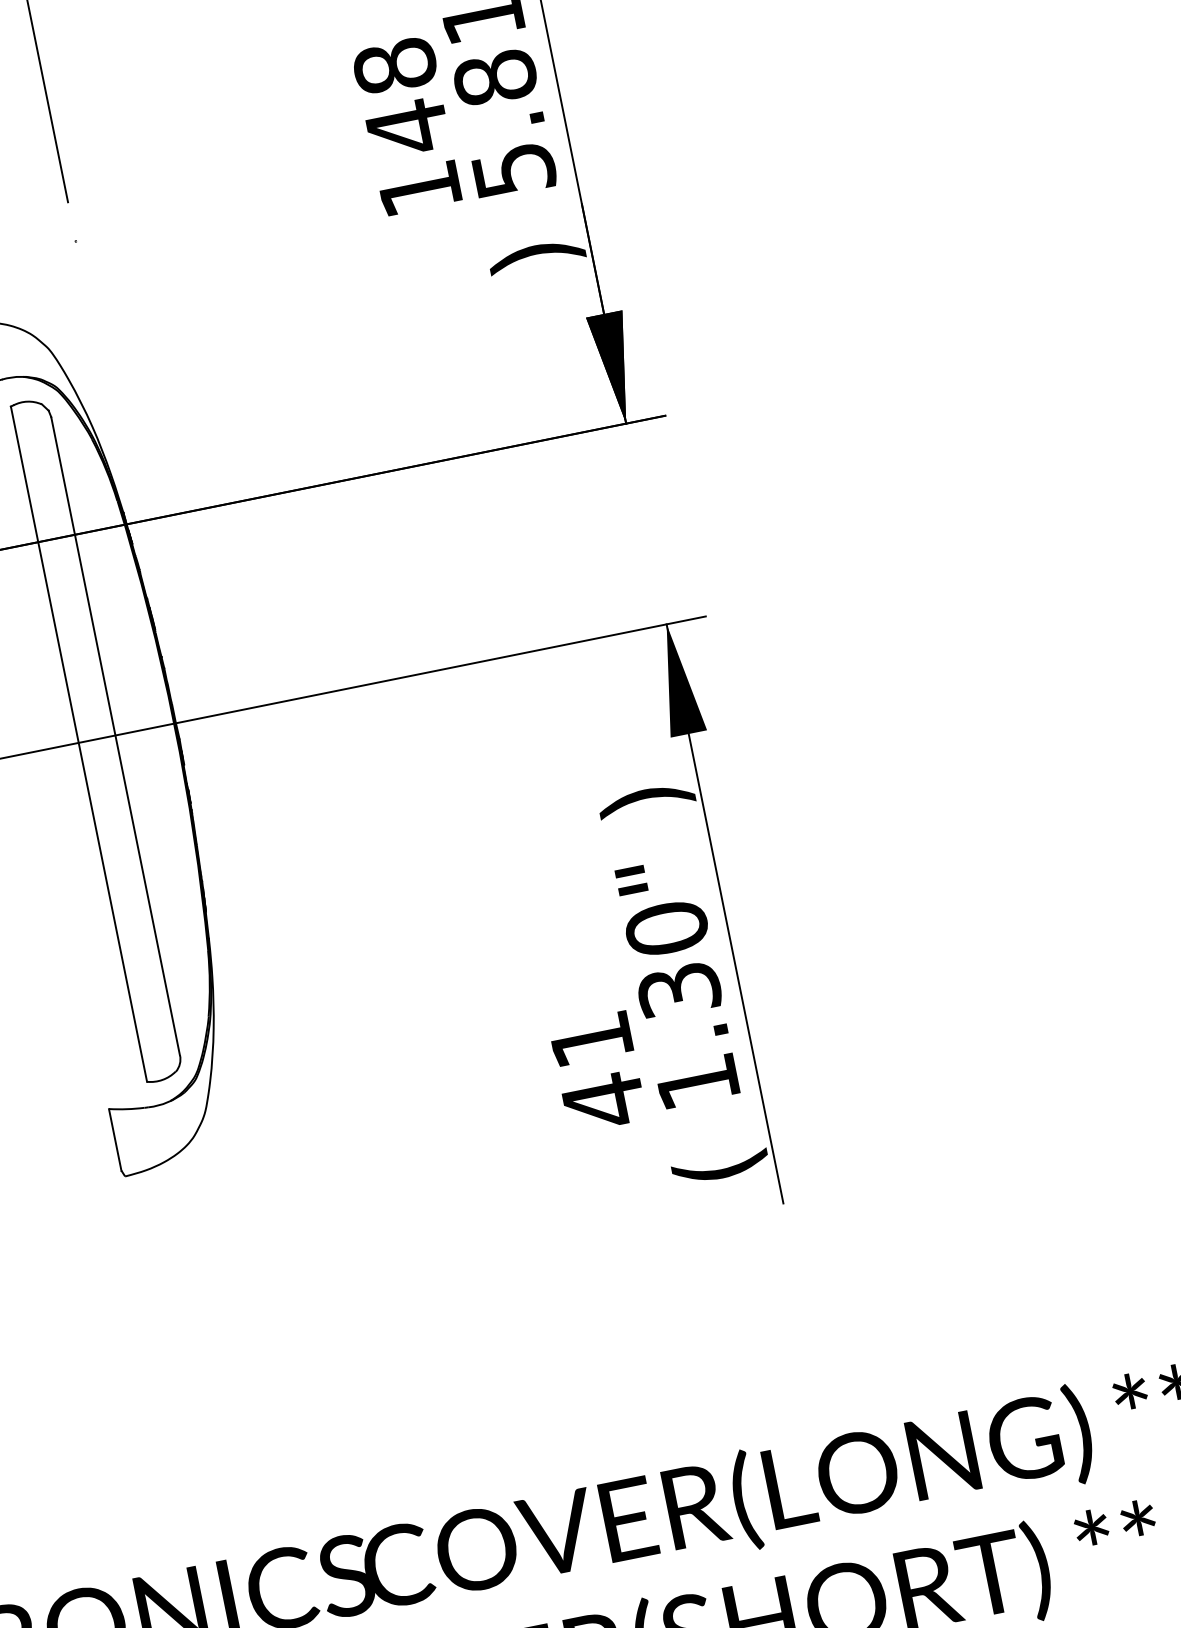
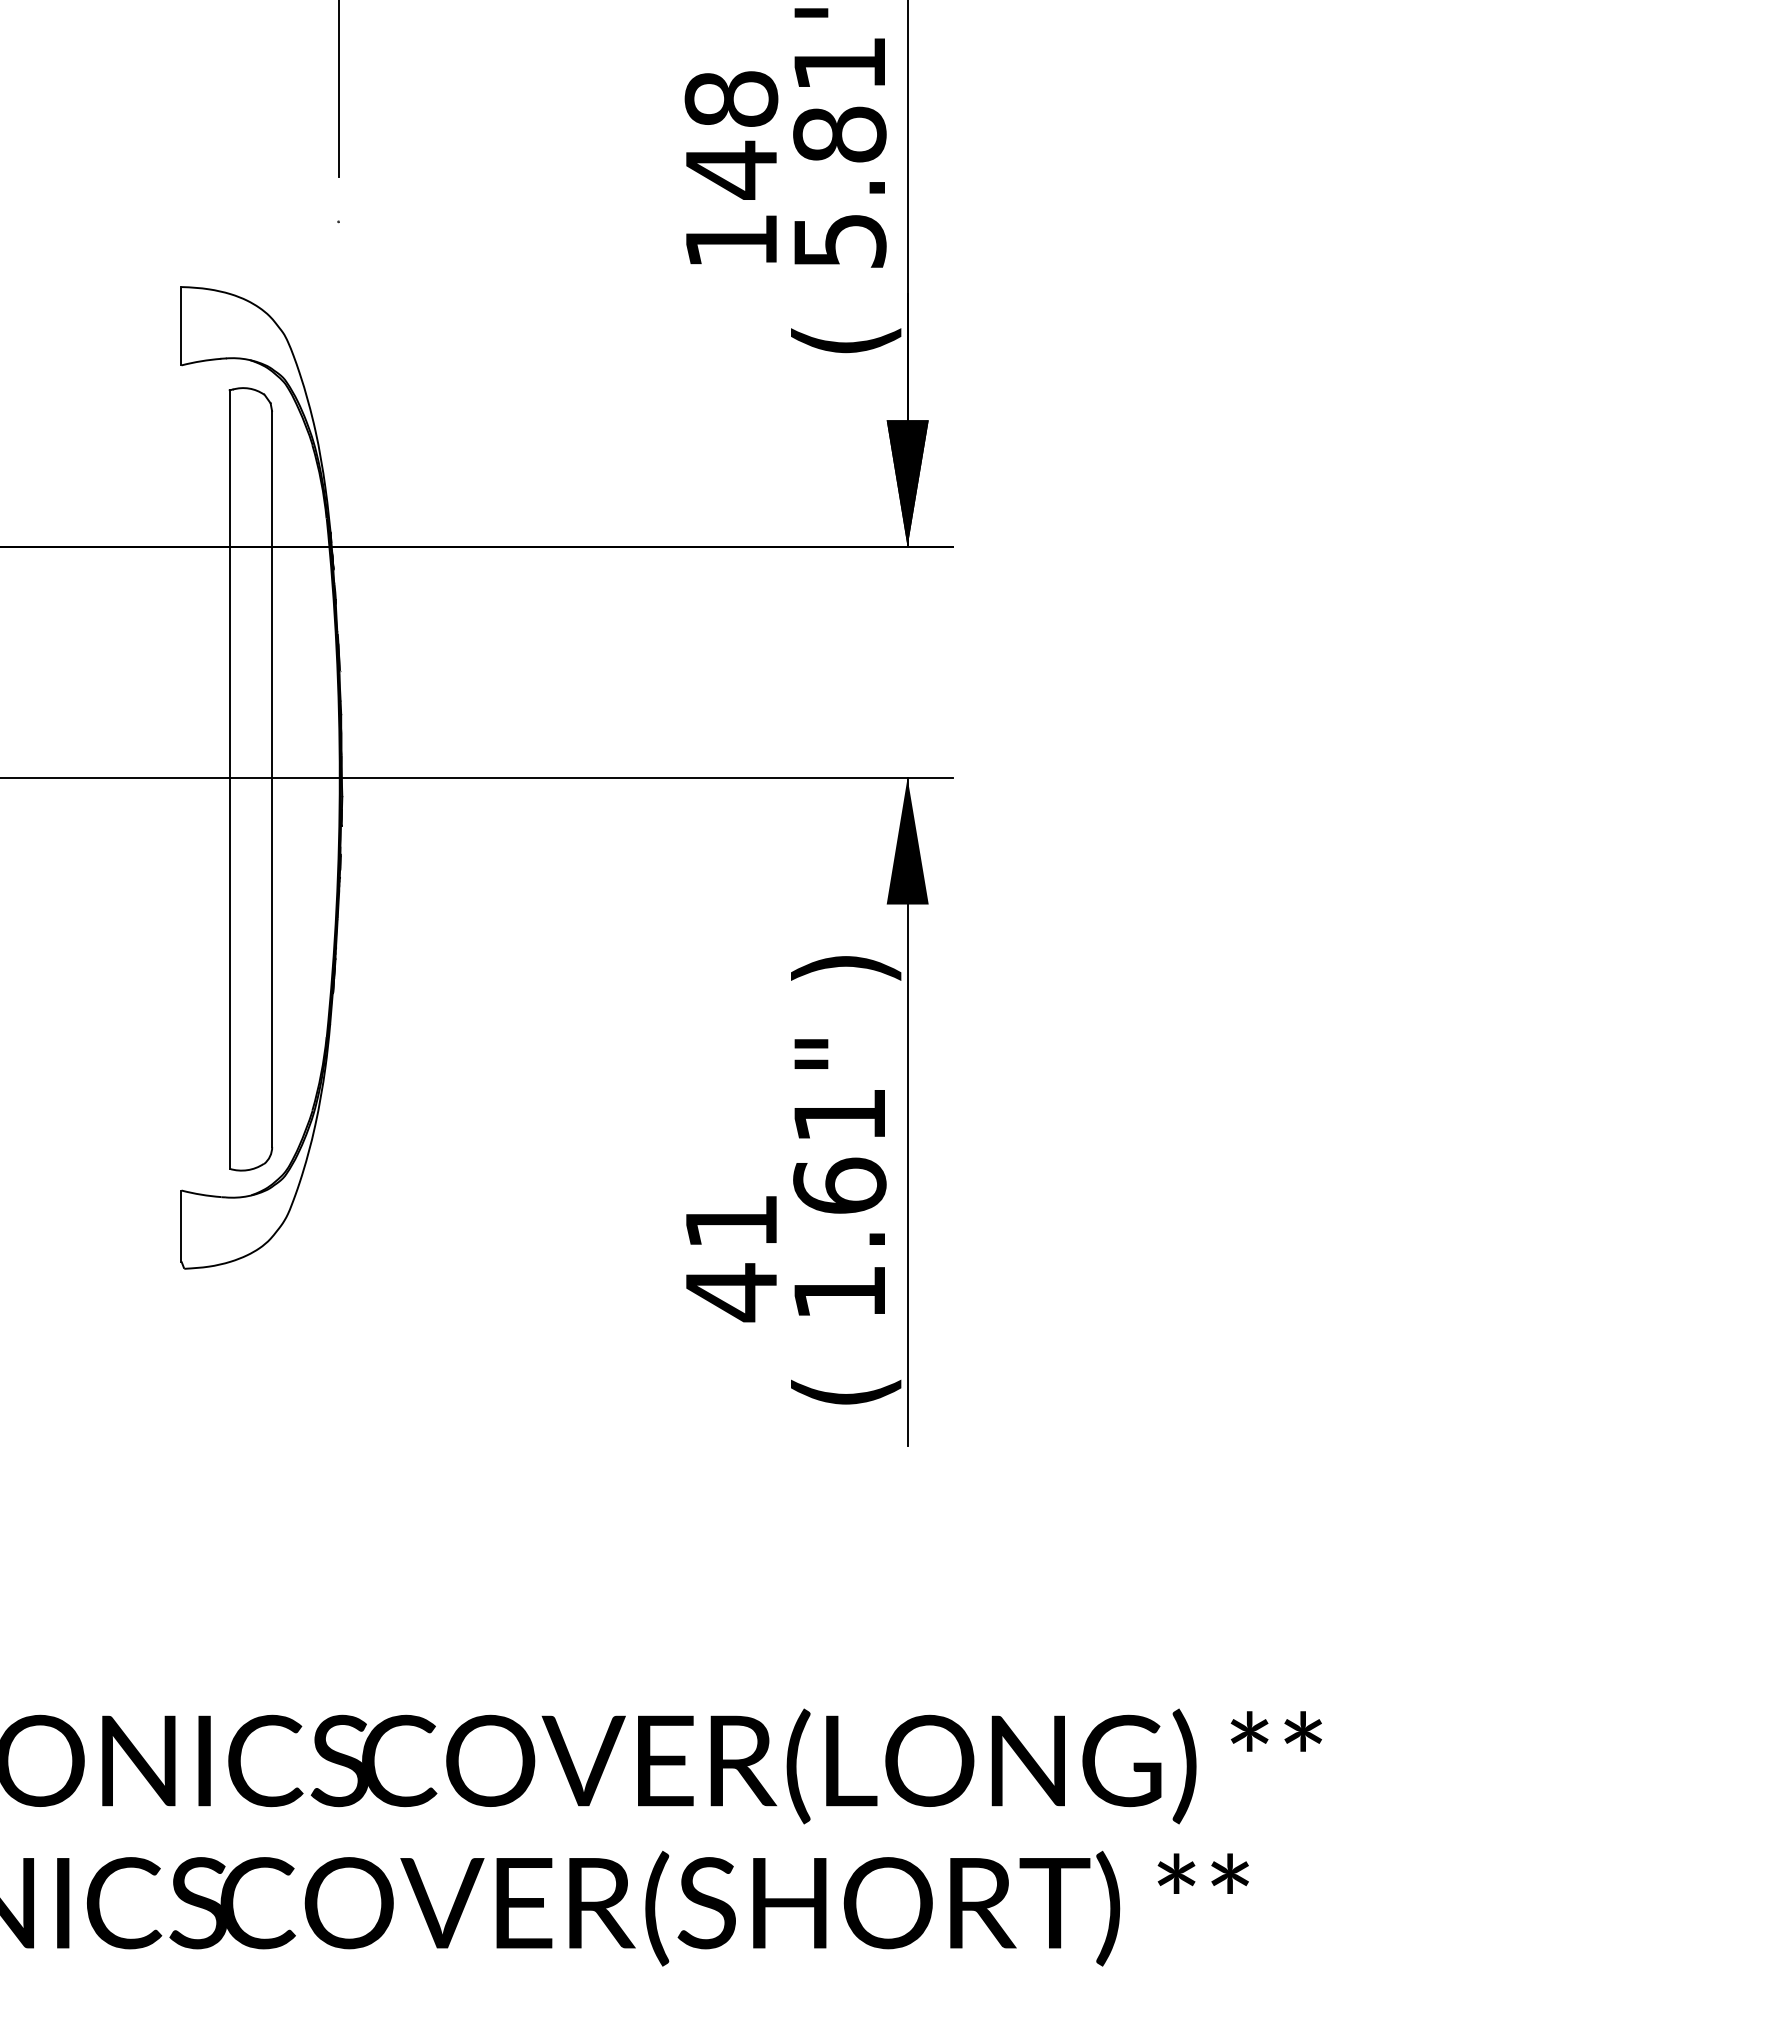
text: (537, 255) -> (846, 340), ) -> (
text: (672, 959) -> (839, 1150), 1.30" -> 1.61"

